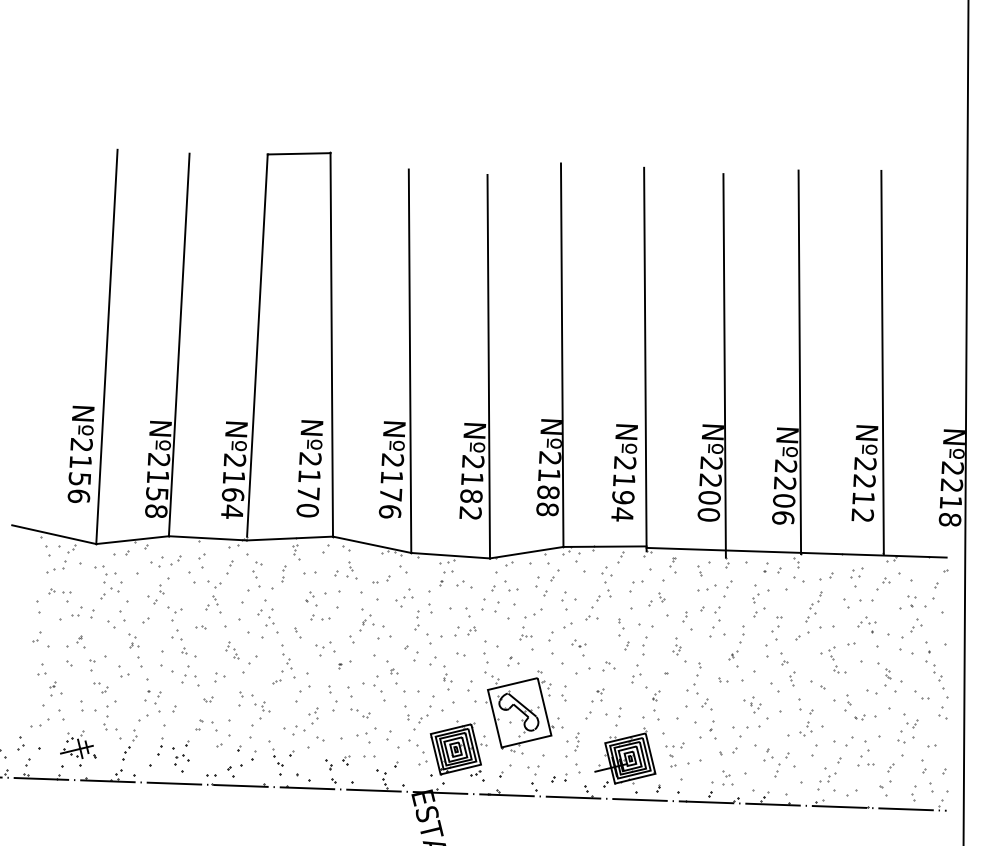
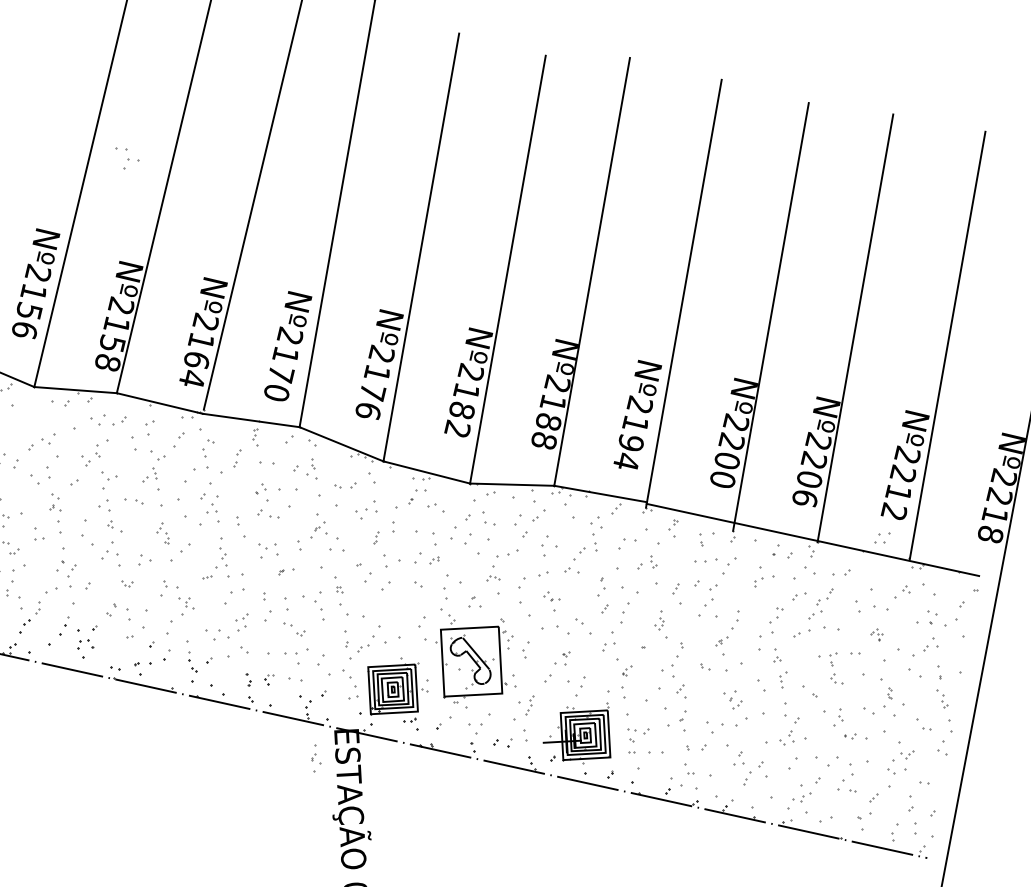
part: (856, 572) -> (882, 537), moved
part: (105, 574) -> (127, 159), moved
part: (759, 612) -> (799, 597), moved
part: (416, 620) -> (375, 537), size x0.6
part: (866, 624) -> (876, 634), size x0.6
part: (200, 627) -> (133, 501), size x1.6
part: (297, 632) -> (240, 526), size x1.6
part: (608, 666) -> (580, 628), size x1.6
part: (933, 670) -> (941, 699), size x0.7
part: (447, 677) -> (316, 758), moved
part: (727, 777) -> (689, 776), size x1.4

